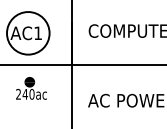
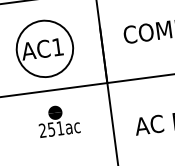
text: (28, 94) -> (55, 129), 240ac -> 251ac

